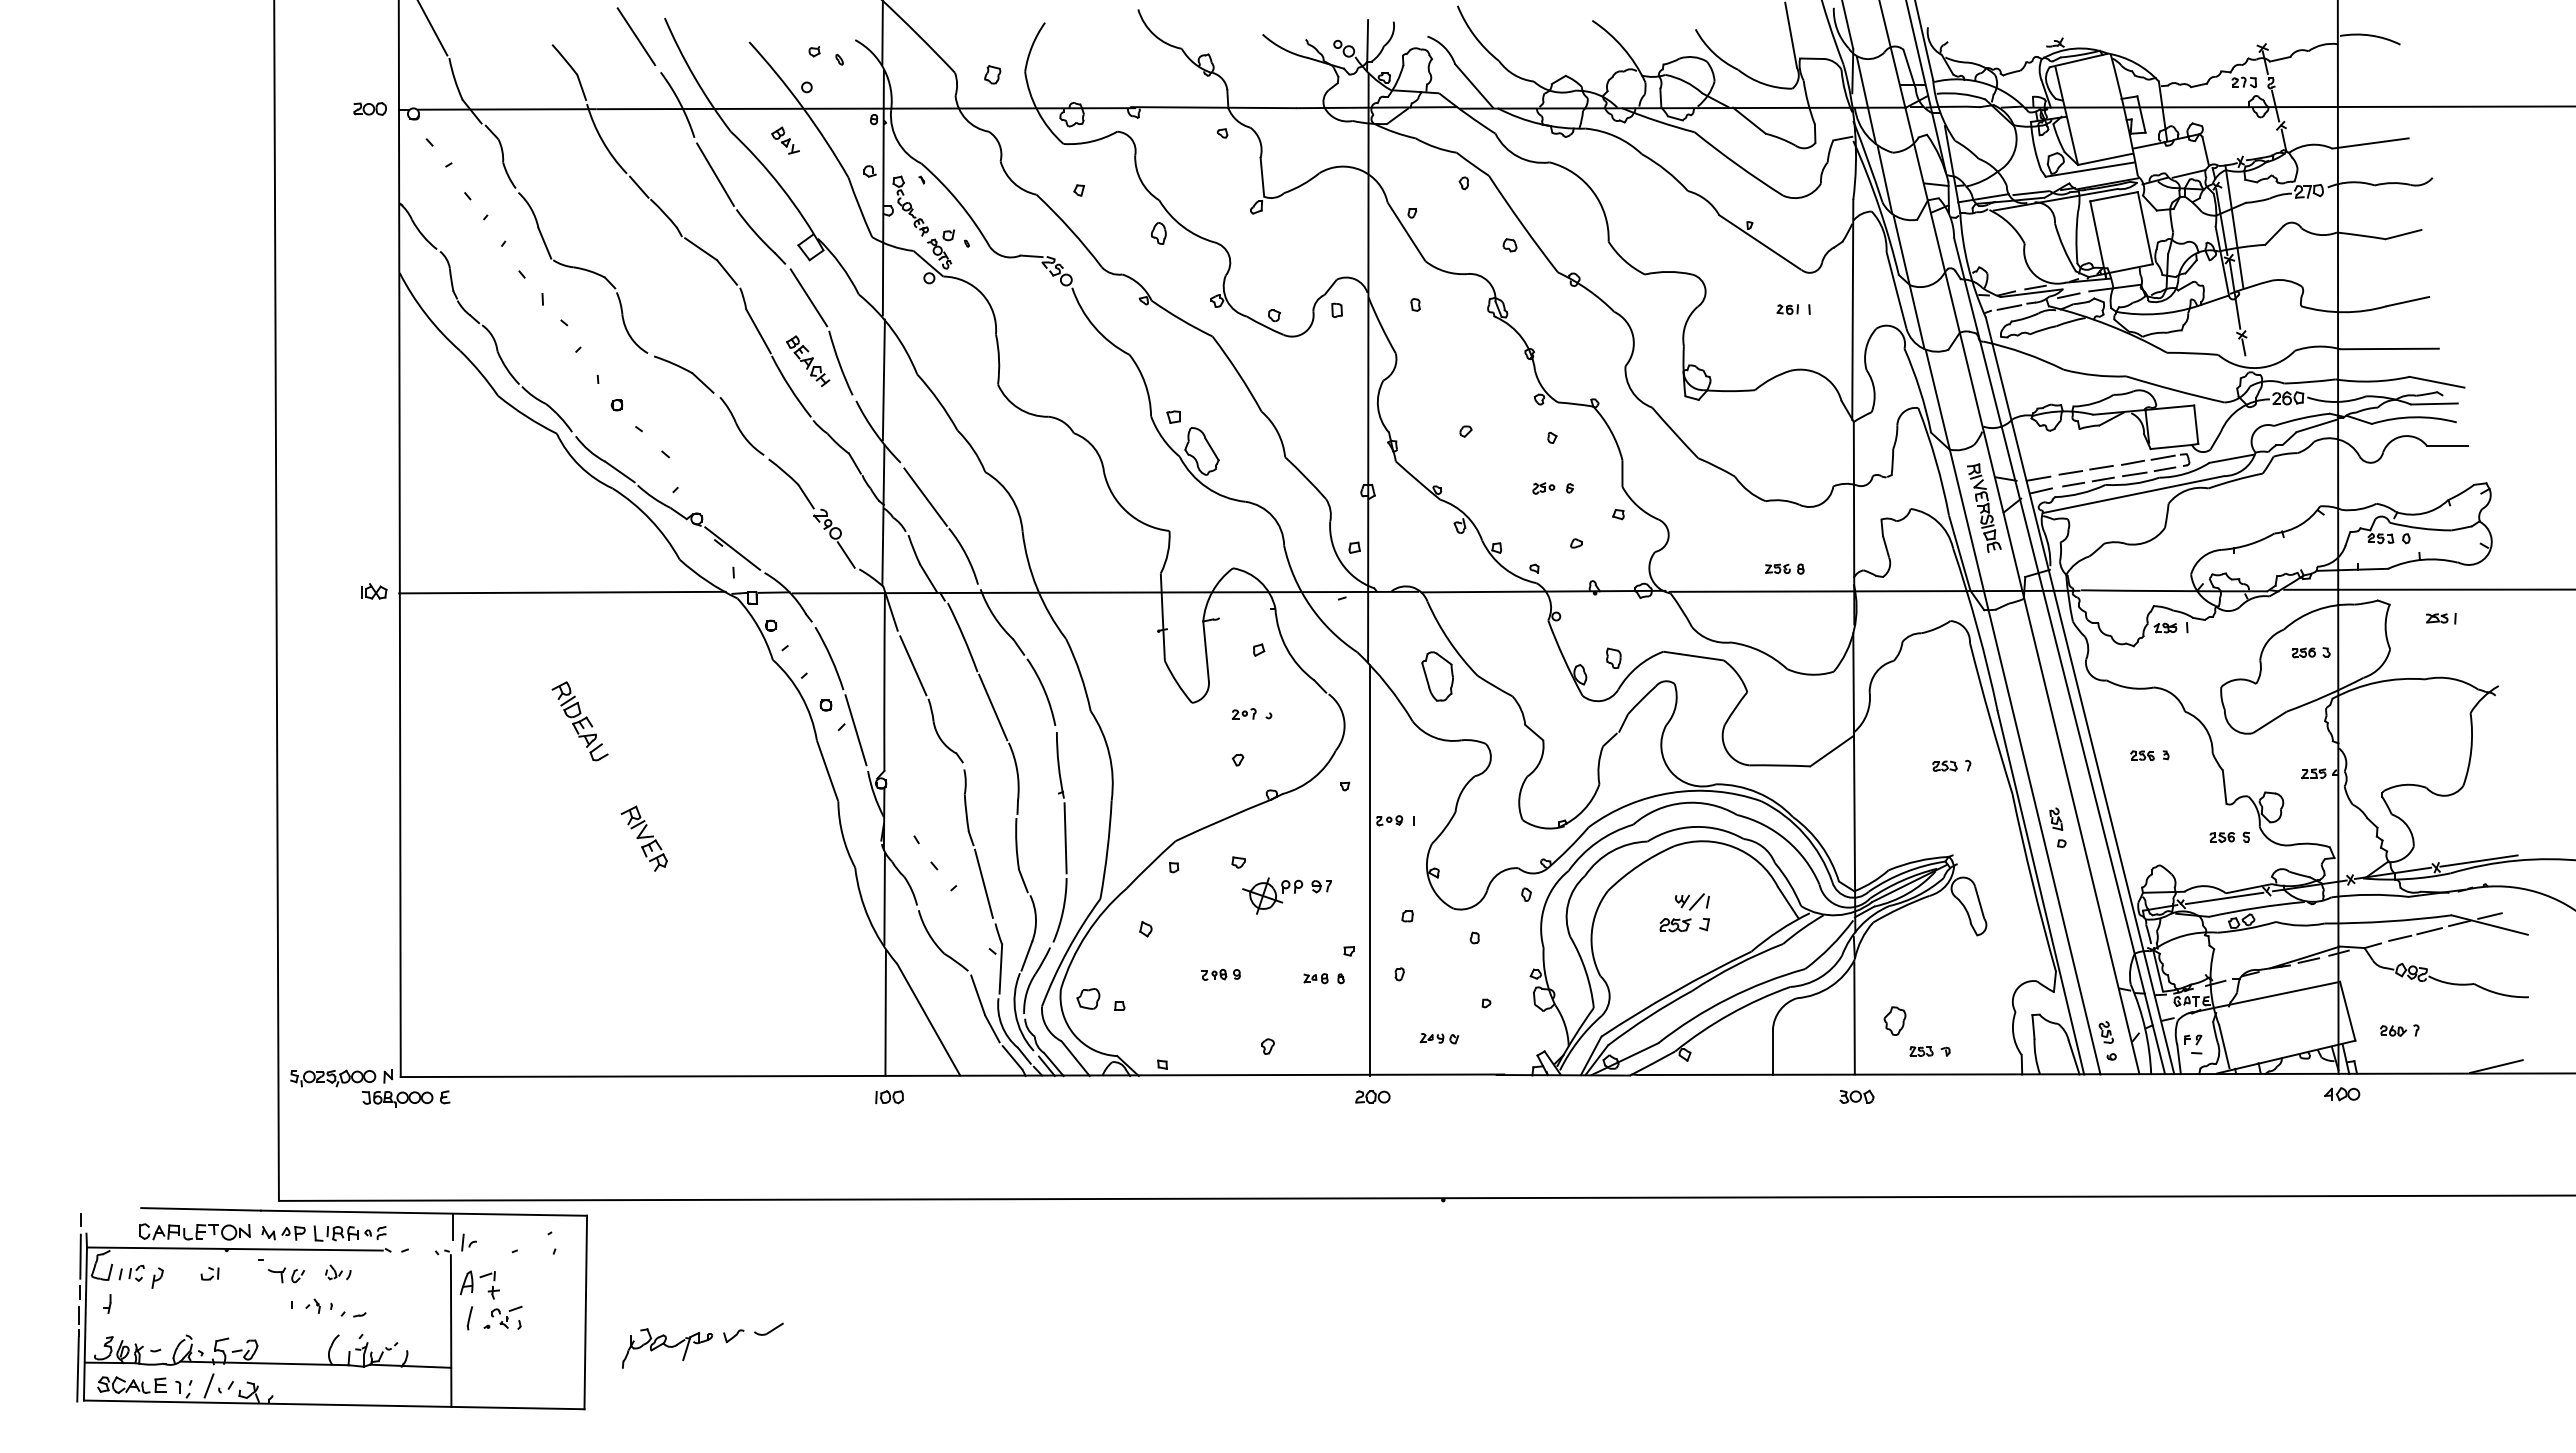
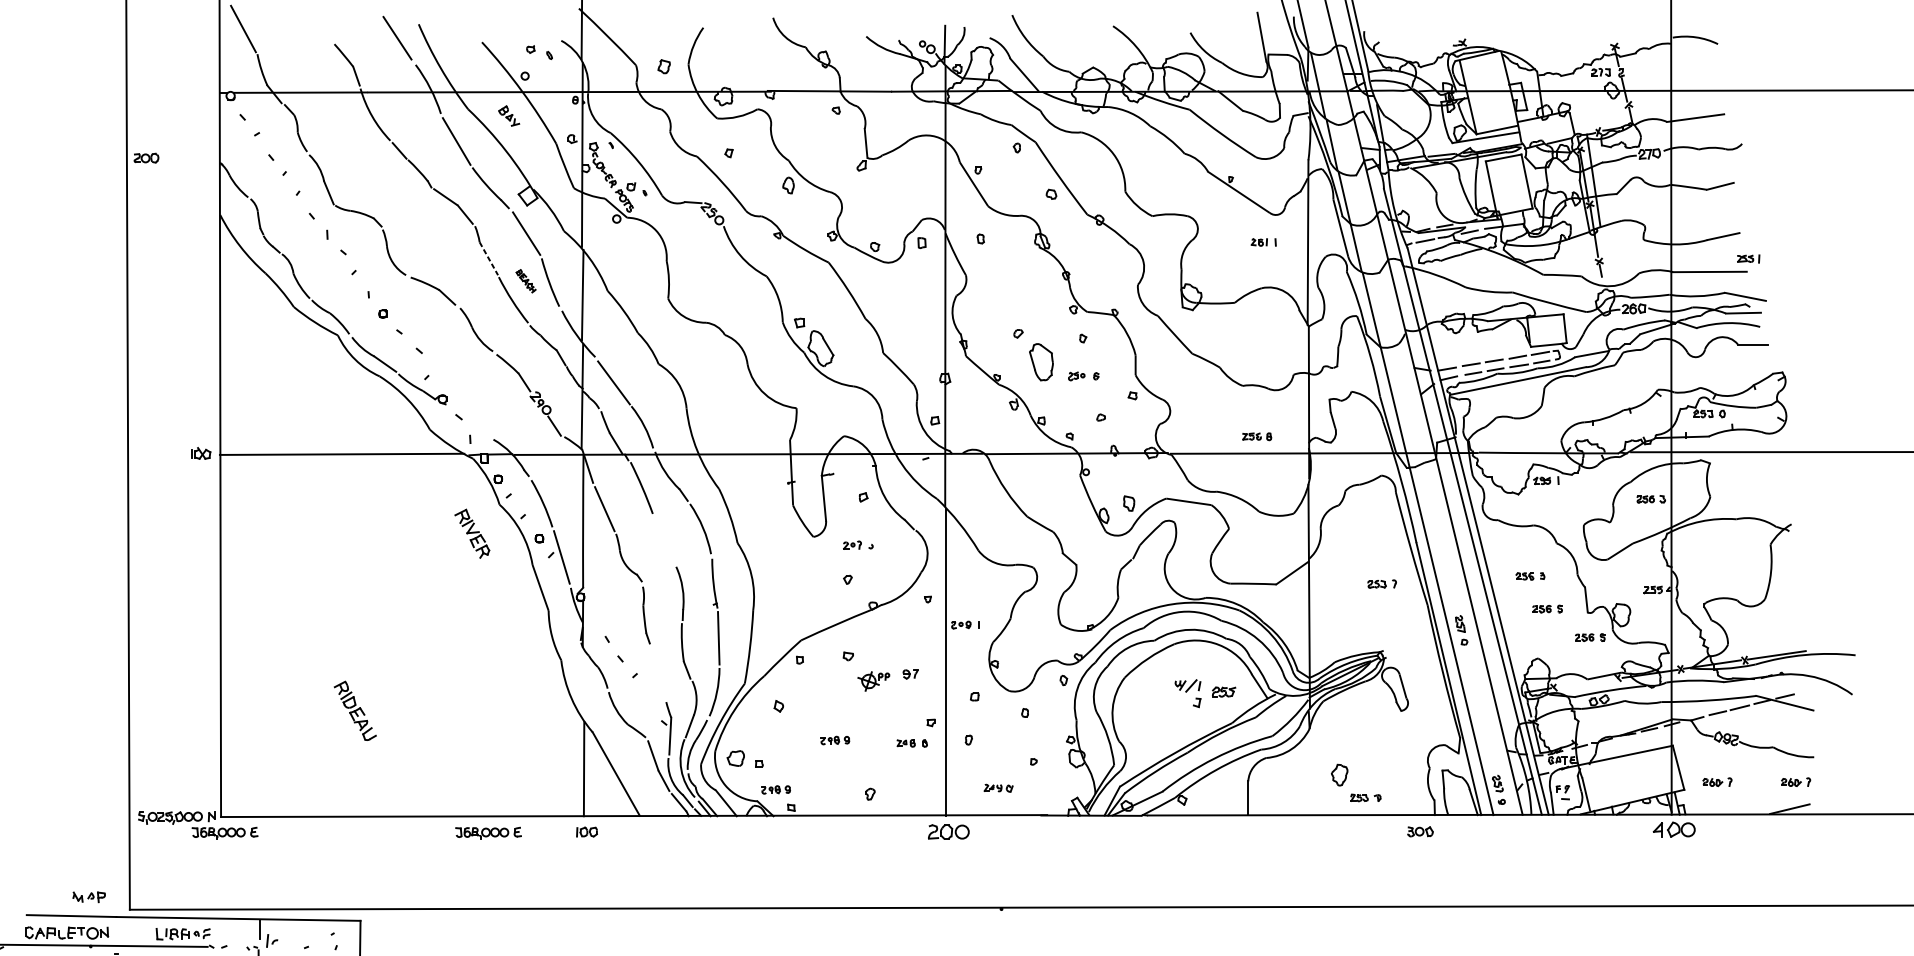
part: (369, 108) -> (146, 157), moved
line: (758, 331) -> (488, 258), solid -> dashed
part: (808, 361) -> (526, 281), size x0.6
part: (1984, 507) -> (1406, 390), removed
line: (732, 548) -> (469, 421), removed
part: (2441, 618) -> (1748, 258), moved
part: (1437, 676) -> (1041, 362), moved
line: (993, 707) -> (664, 540), removed
part: (579, 721) -> (354, 711), moved
part: (2172, 798) -> (1547, 608), added
part: (643, 838) -> (471, 533), moved
line: (983, 883) -> (657, 672), removed
part: (1272, 895) -> (873, 681), size x0.7
line: (2224, 898) -> (1586, 683), removed
line: (884, 899) -> (583, 684), removed
part: (1675, 925) -> (1224, 692), moved
line: (1854, 1018) -> (1309, 773), removed
part: (2504, 1030) -> (1795, 782), added
part: (1141, 1040) -> (775, 789), added
part: (2342, 1094) -> (1674, 830), size x1.6
part: (1372, 1096) -> (948, 831), size x1.6
part: (1856, 1096) -> (1420, 831), moved
part: (758, 1098) -> (488, 833), added
part: (283, 1233) -> (89, 897), moved

